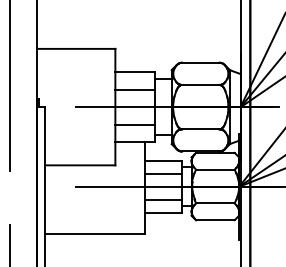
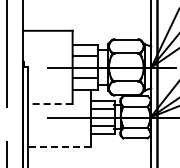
line: (78, 166) -> (49, 104), solid -> dashed
line: (94, 234) -> (59, 147), solid -> dashed

